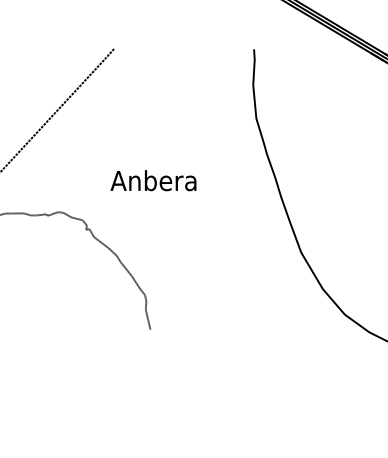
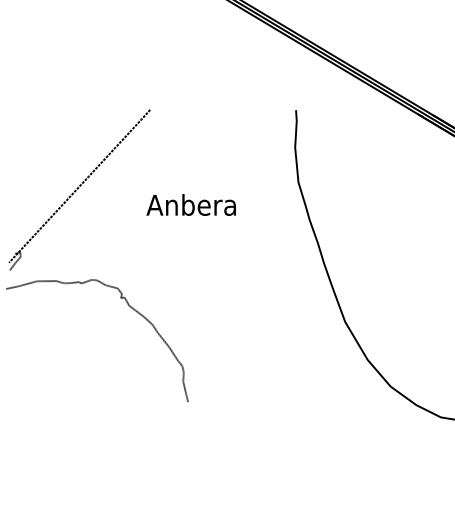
text: (152, 180) -> (190, 204), moved

